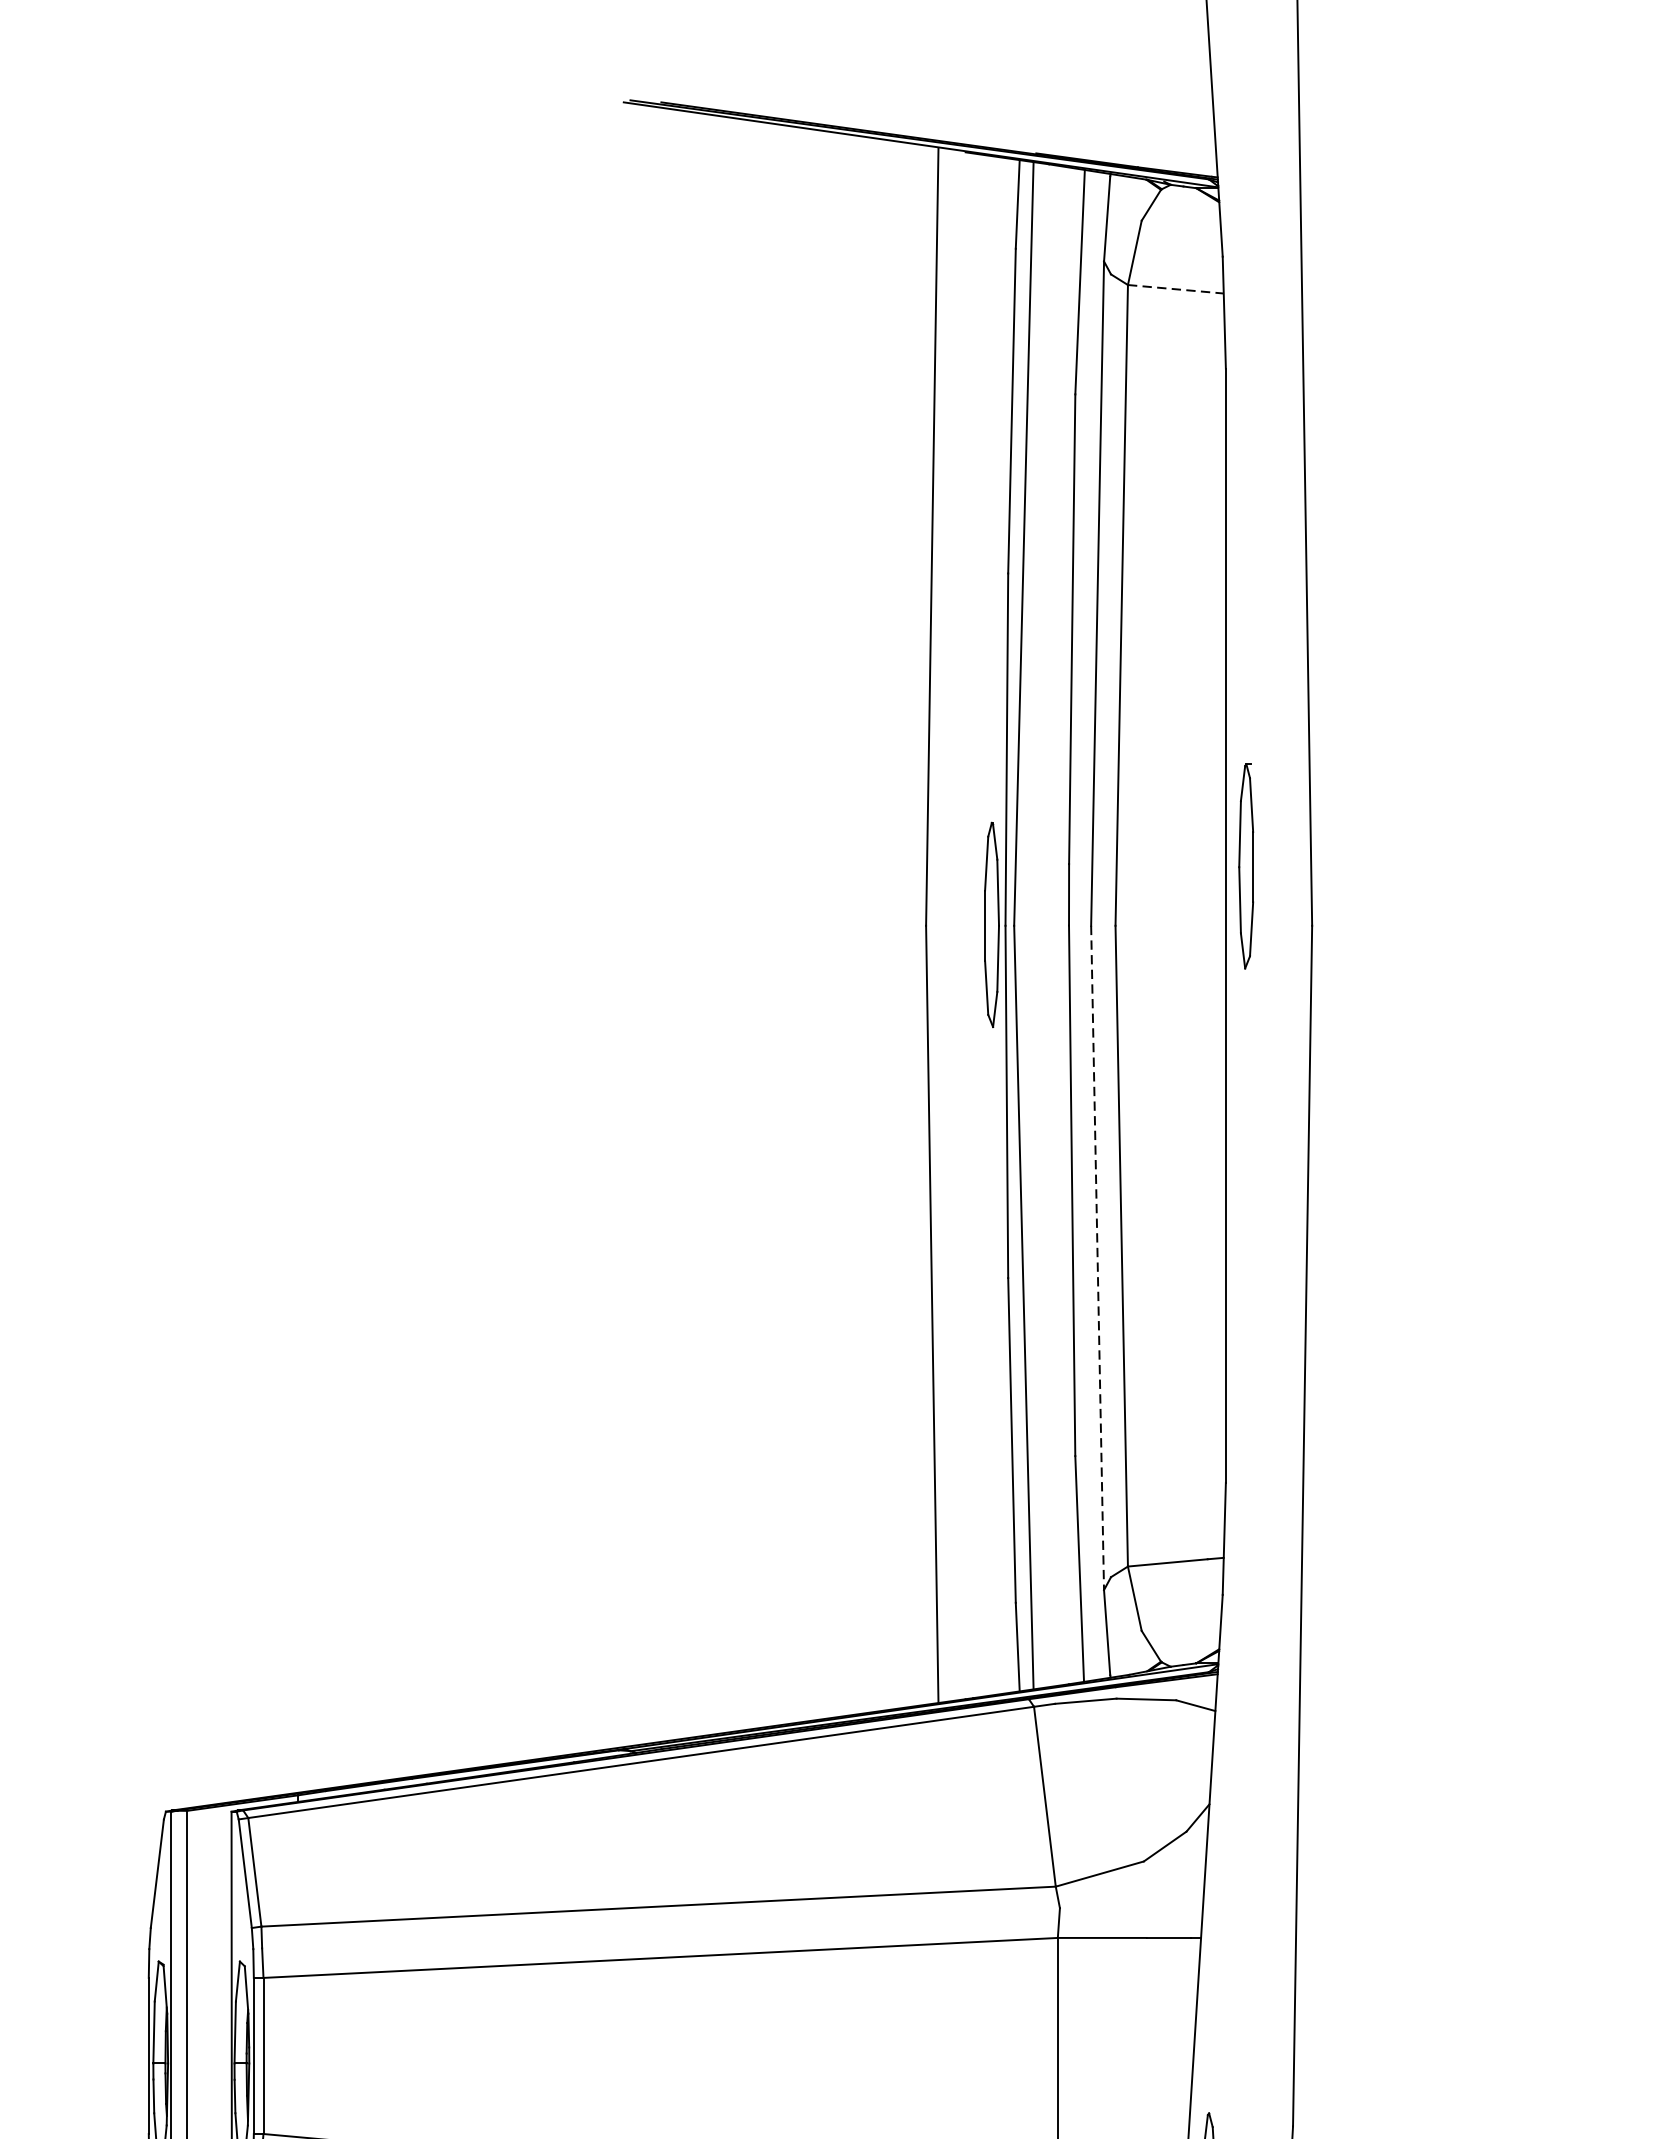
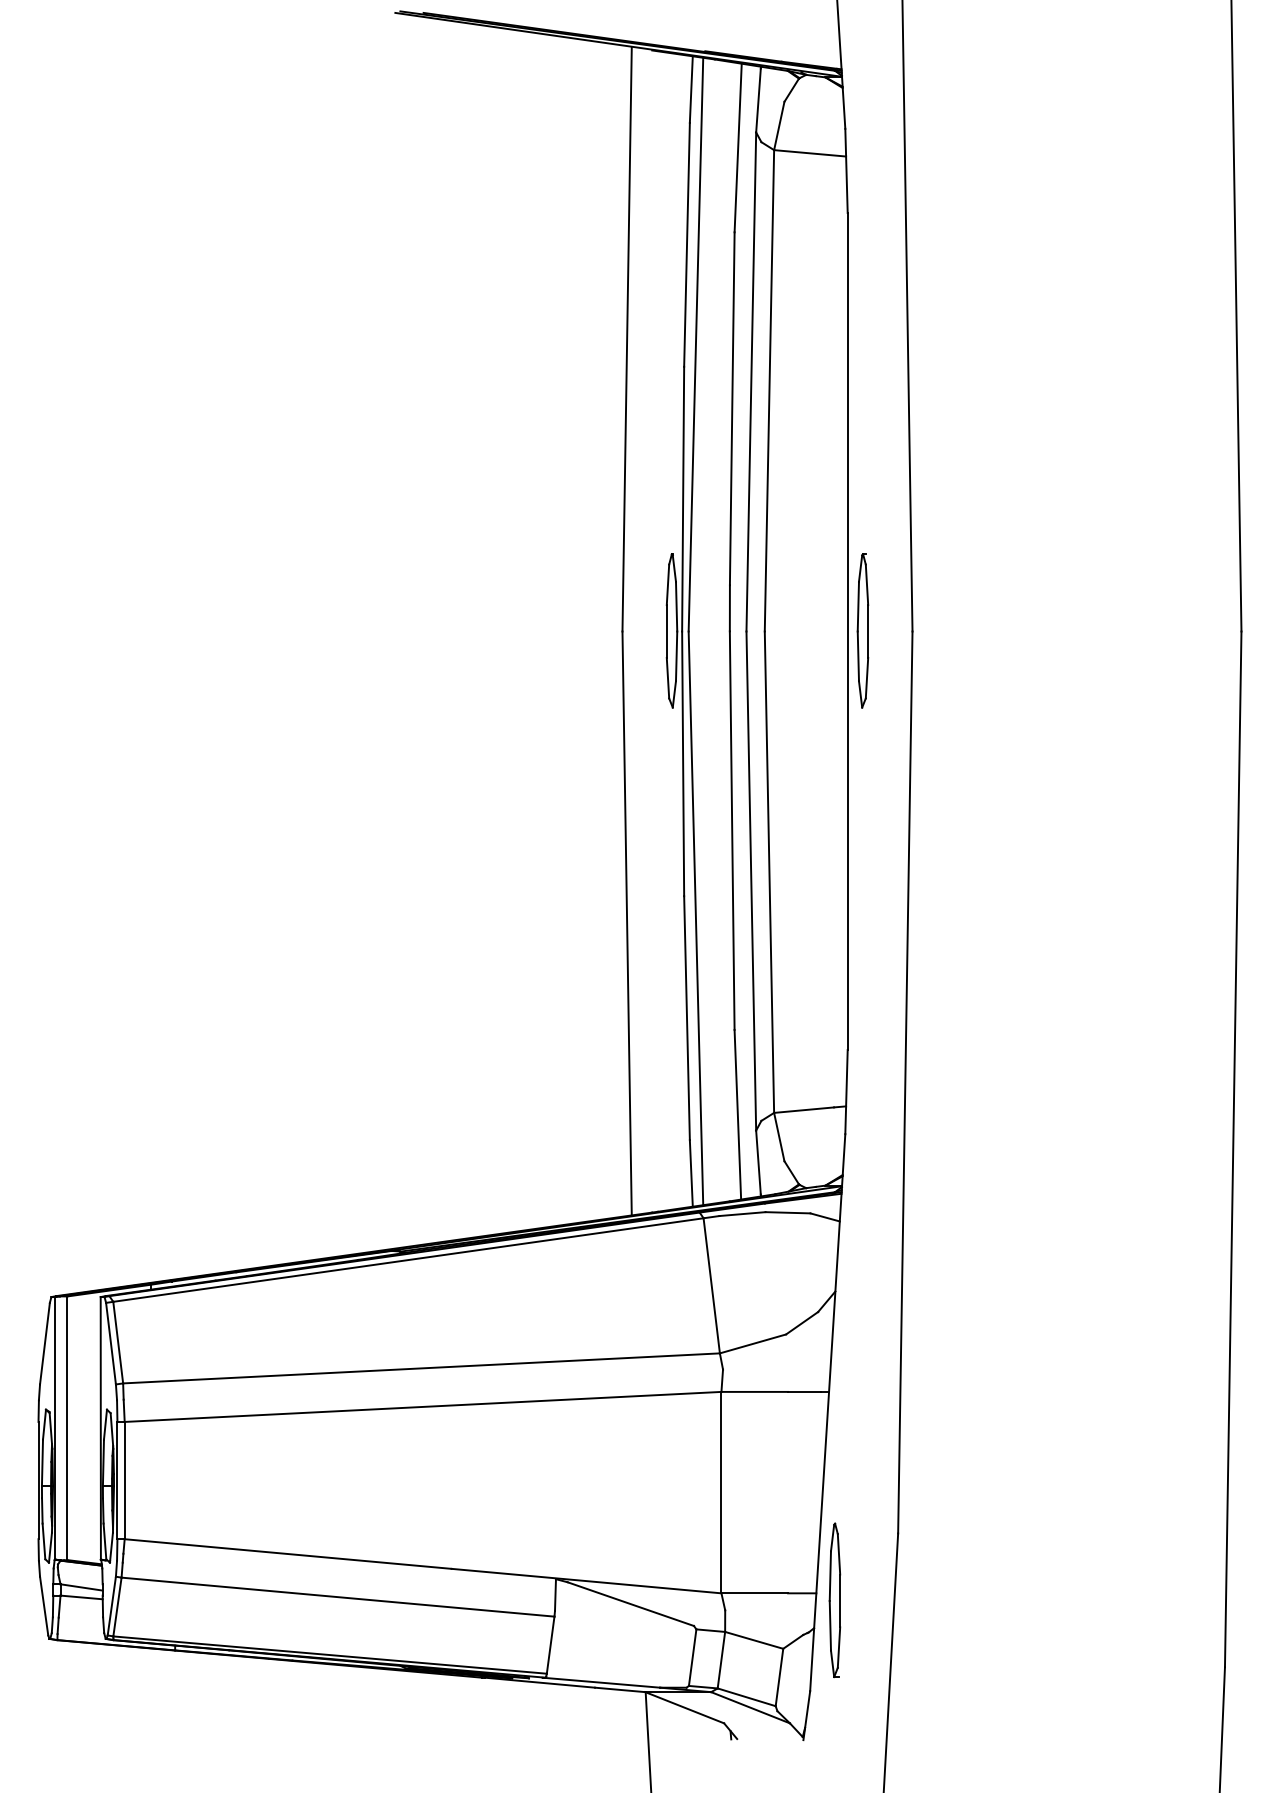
line: (1176, 289) -> (810, 153), dashed -> solid
part: (1245, 865) -> (862, 630), moved
line: (1097, 1258) -> (751, 881), dashed -> solid

